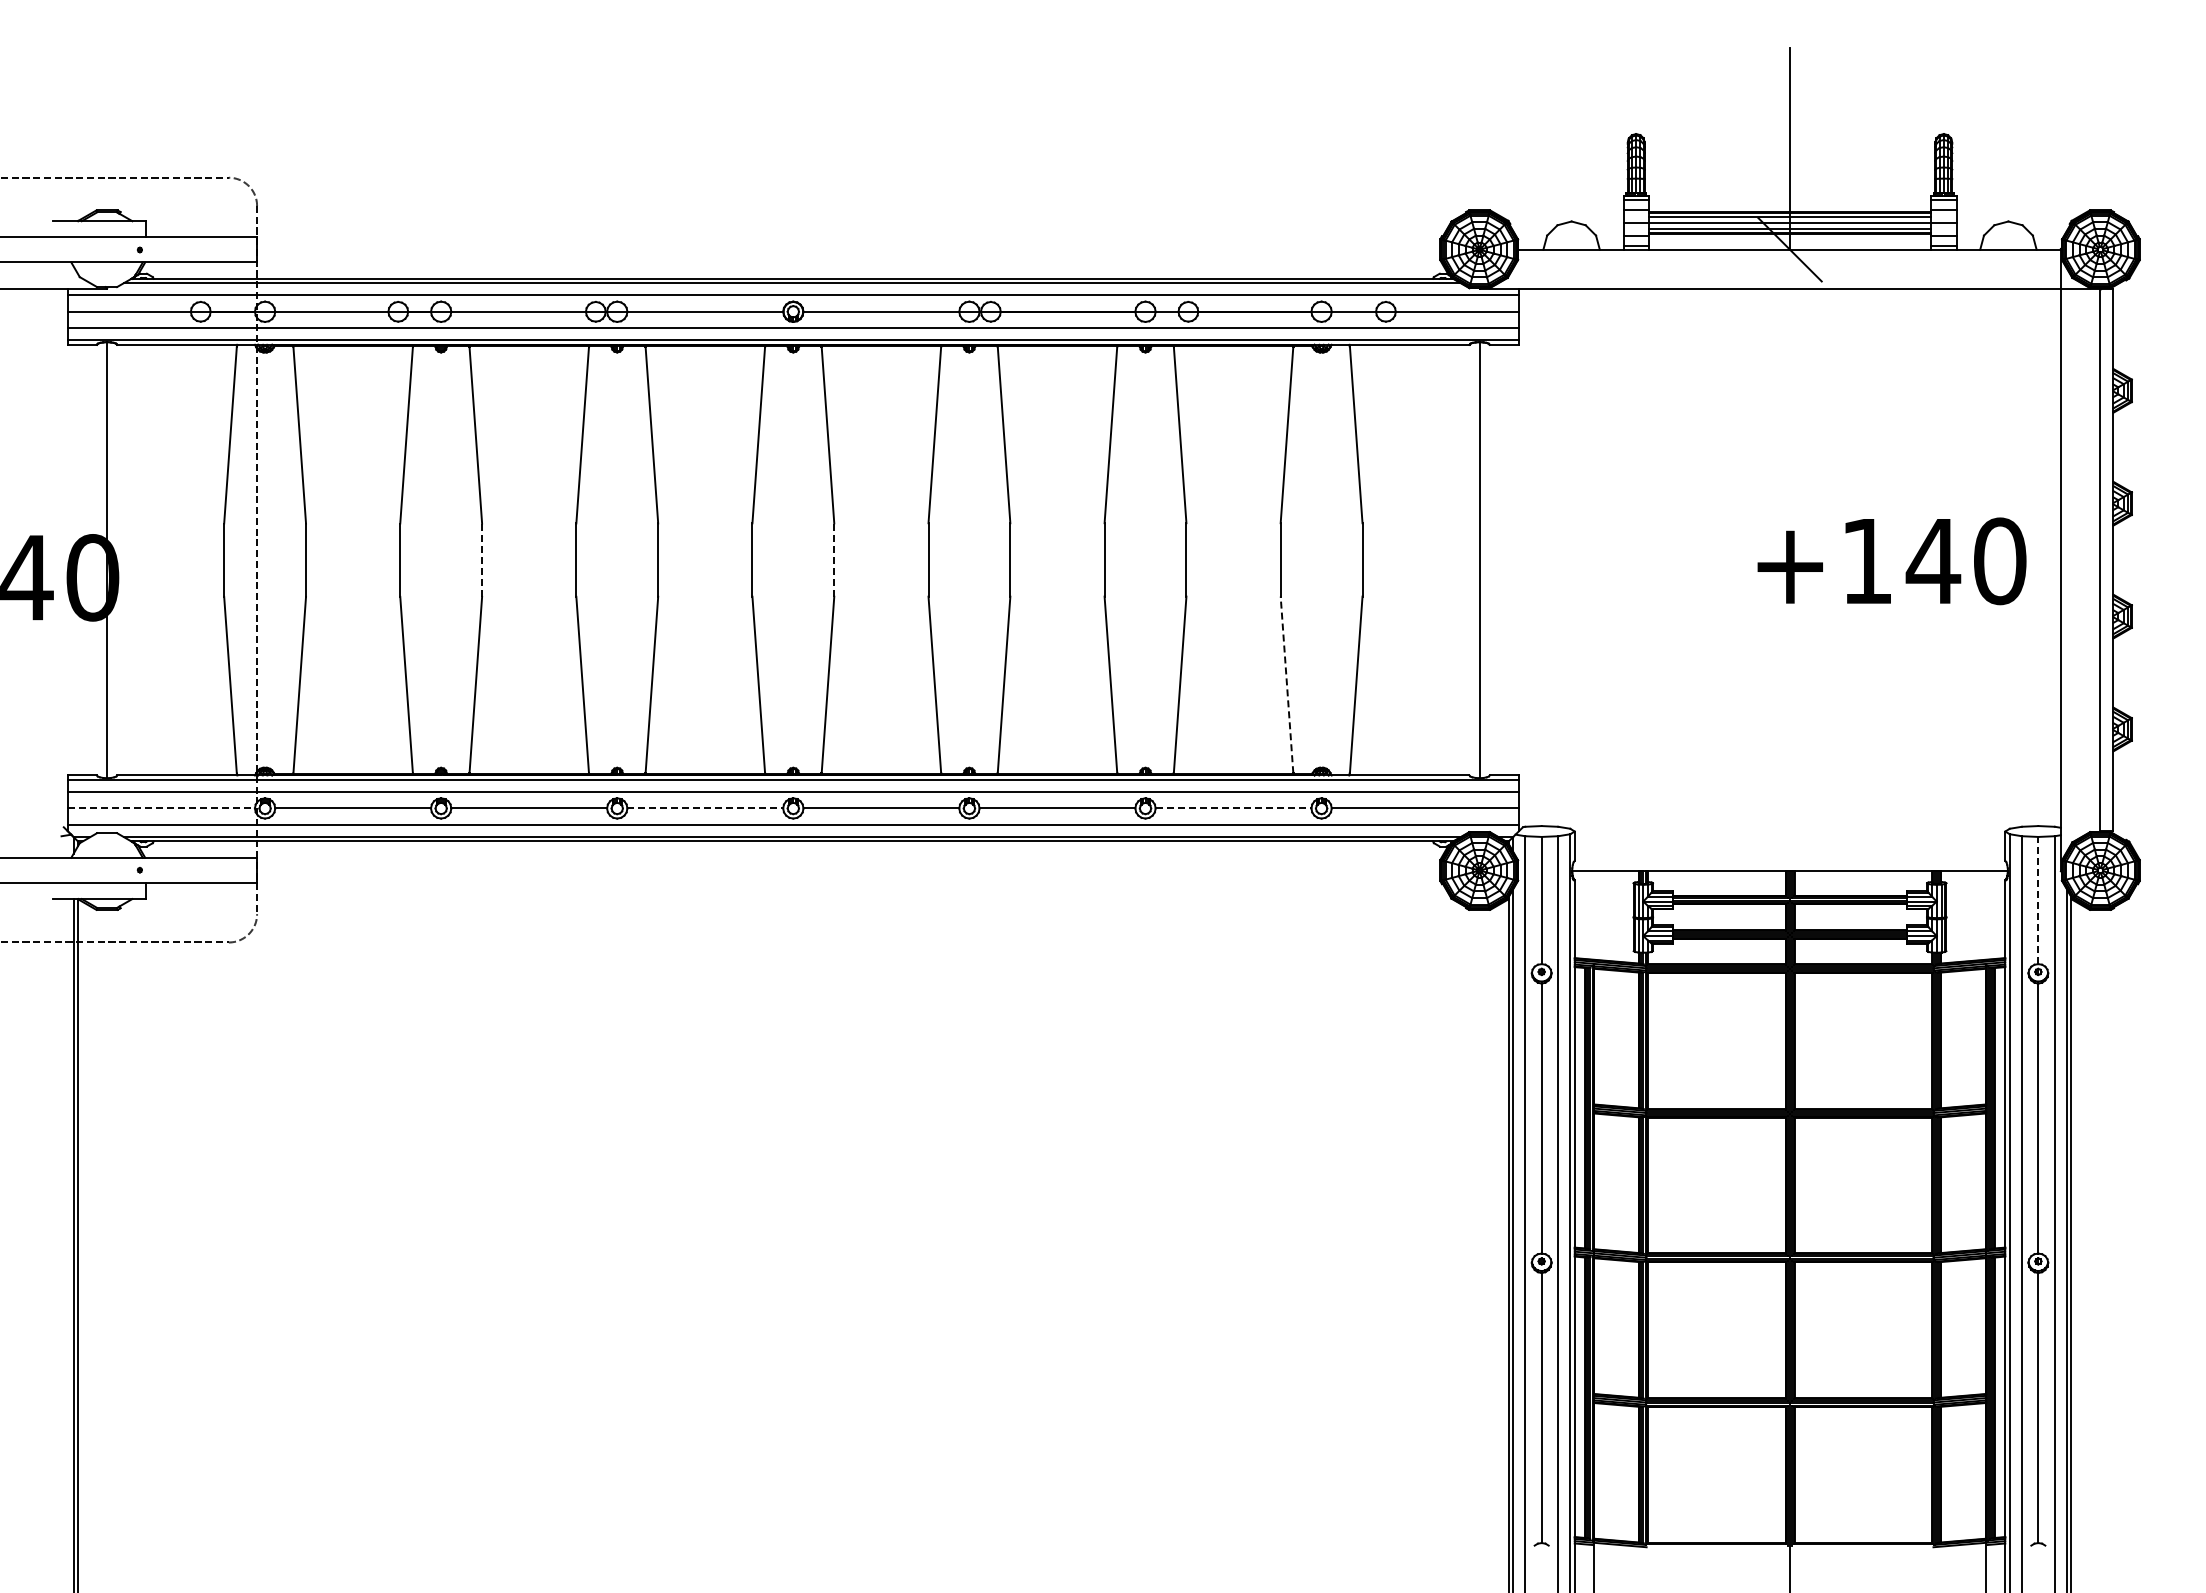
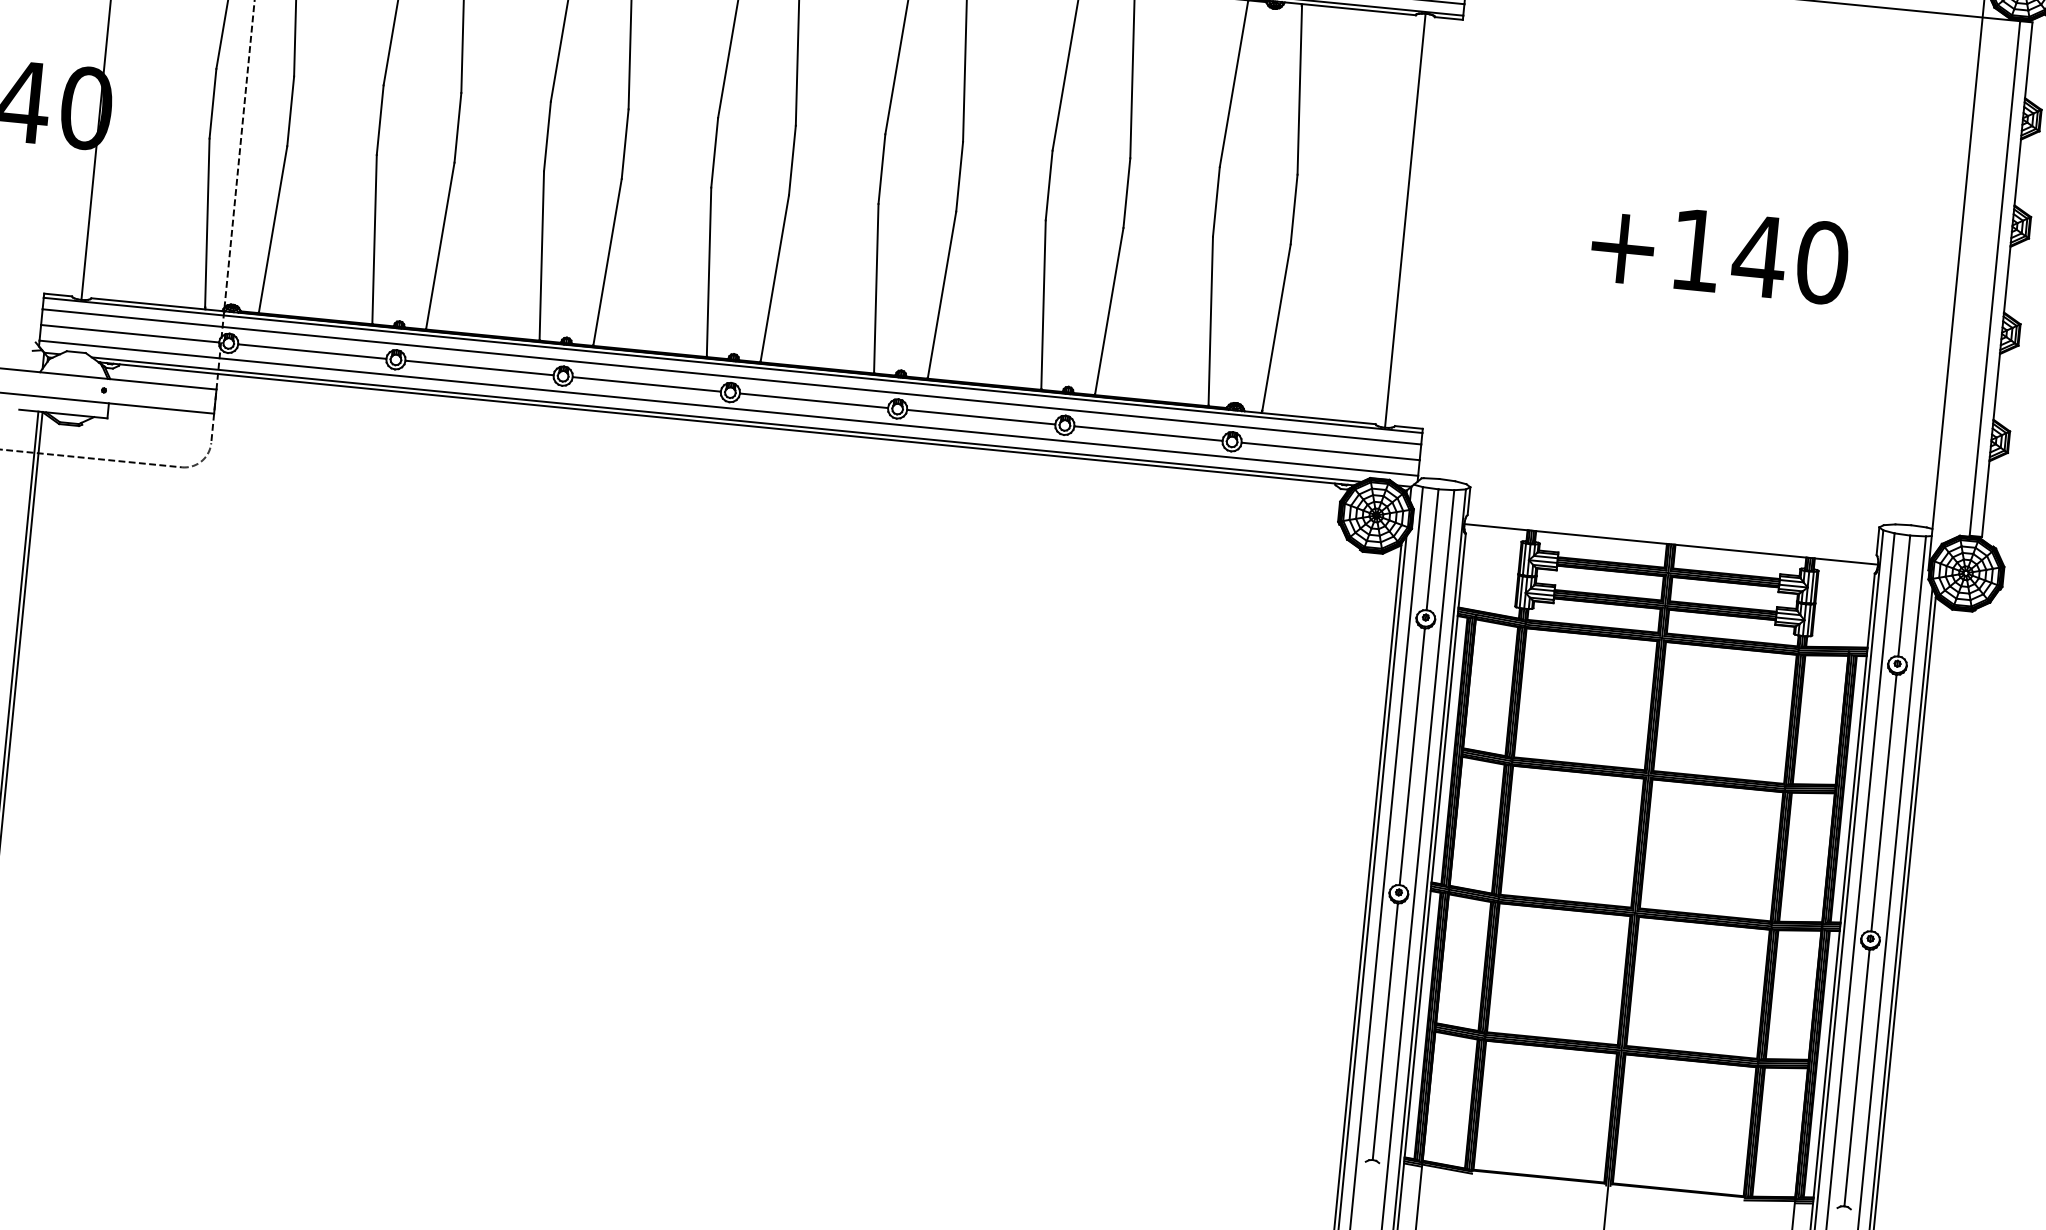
line: (482, 560) -> (458, 128), dashed -> solid
line: (834, 560) -> (792, 160), dashed -> solid
text: (1891, 561) -> (1719, 252), moved
line: (1287, 684) -> (1211, 320), dashed -> solid
line: (161, 808) -> (130, 333), dashed -> solid
line: (705, 808) -> (646, 384), dashed -> solid
line: (1233, 808) -> (1148, 433), dashed -> solid
line: (2038, 900) -> (1904, 595), dashed -> solid

